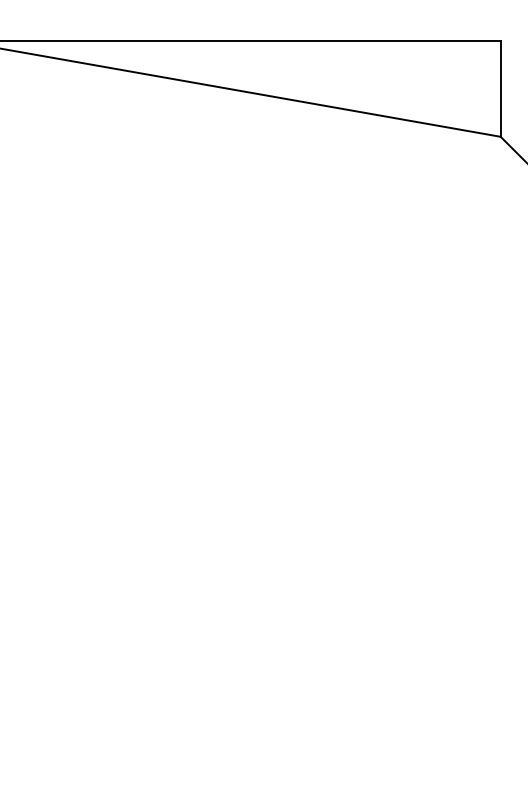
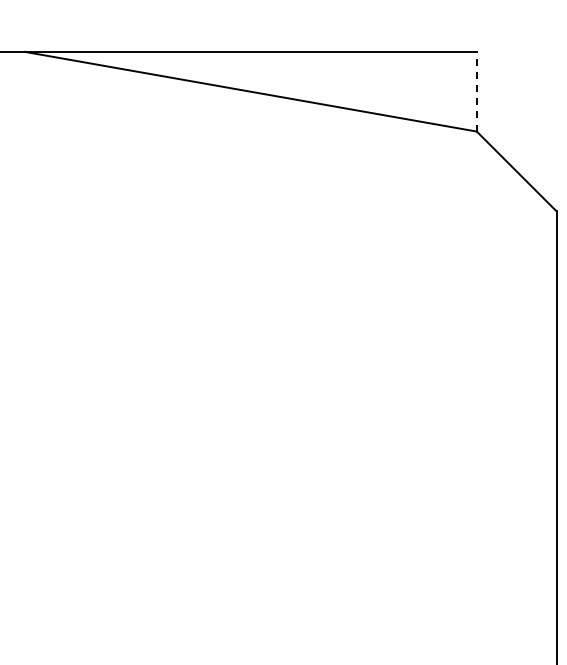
line: (500, 88) -> (476, 91), solid -> dashed

